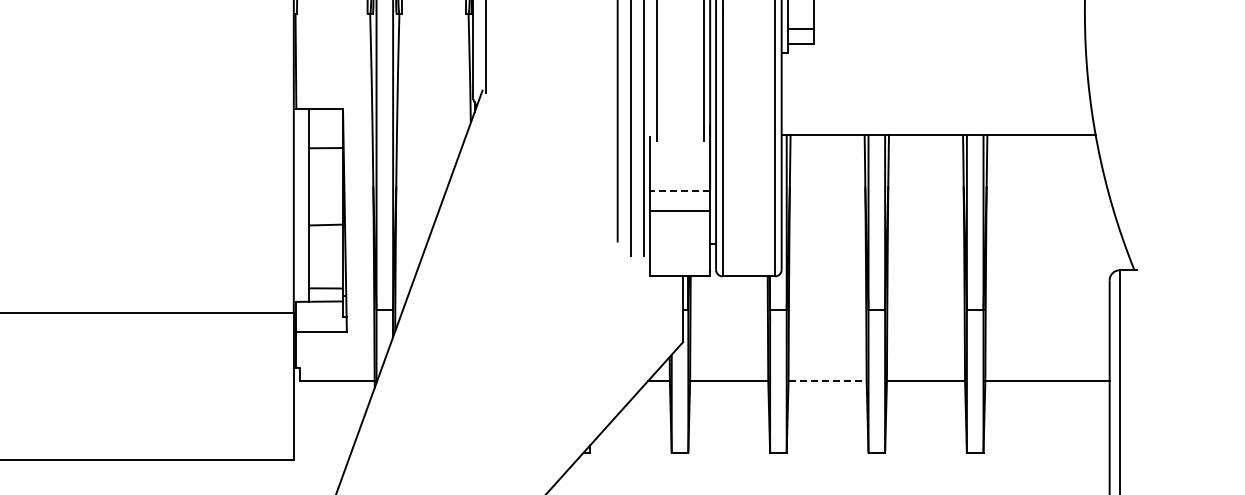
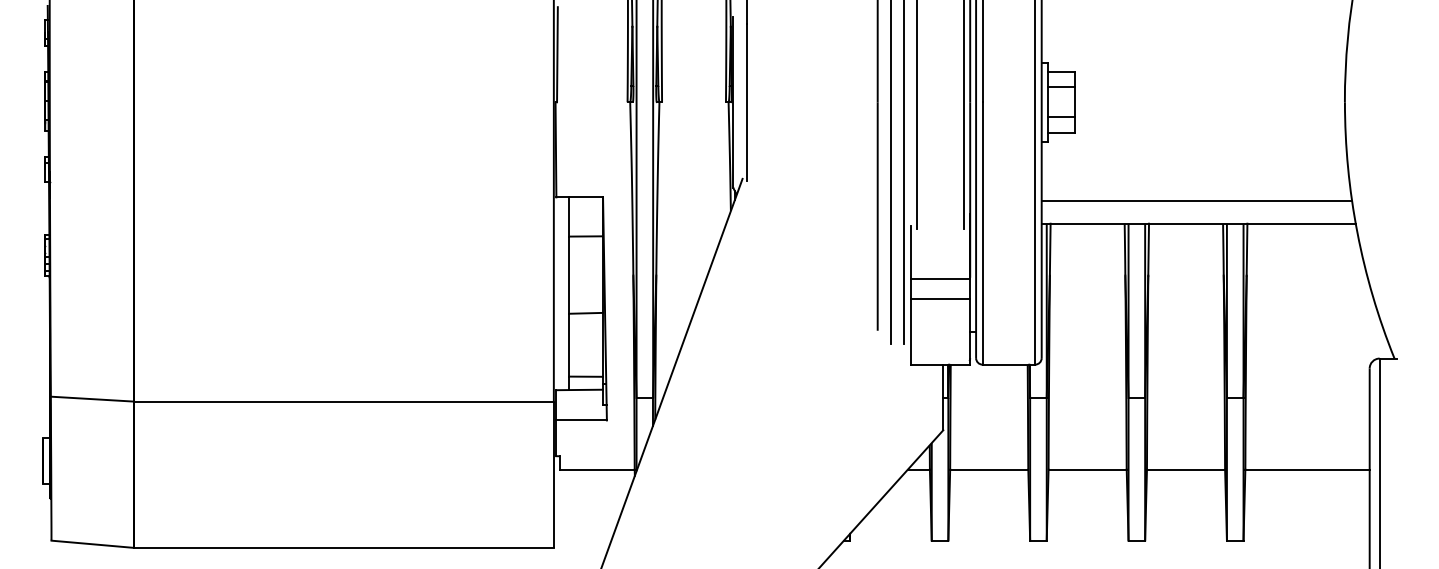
line: (936, 112) -> (1196, 200), added
line: (680, 191) -> (940, 279), dashed -> solid
line: (828, 381) -> (1088, 469), dashed -> solid

